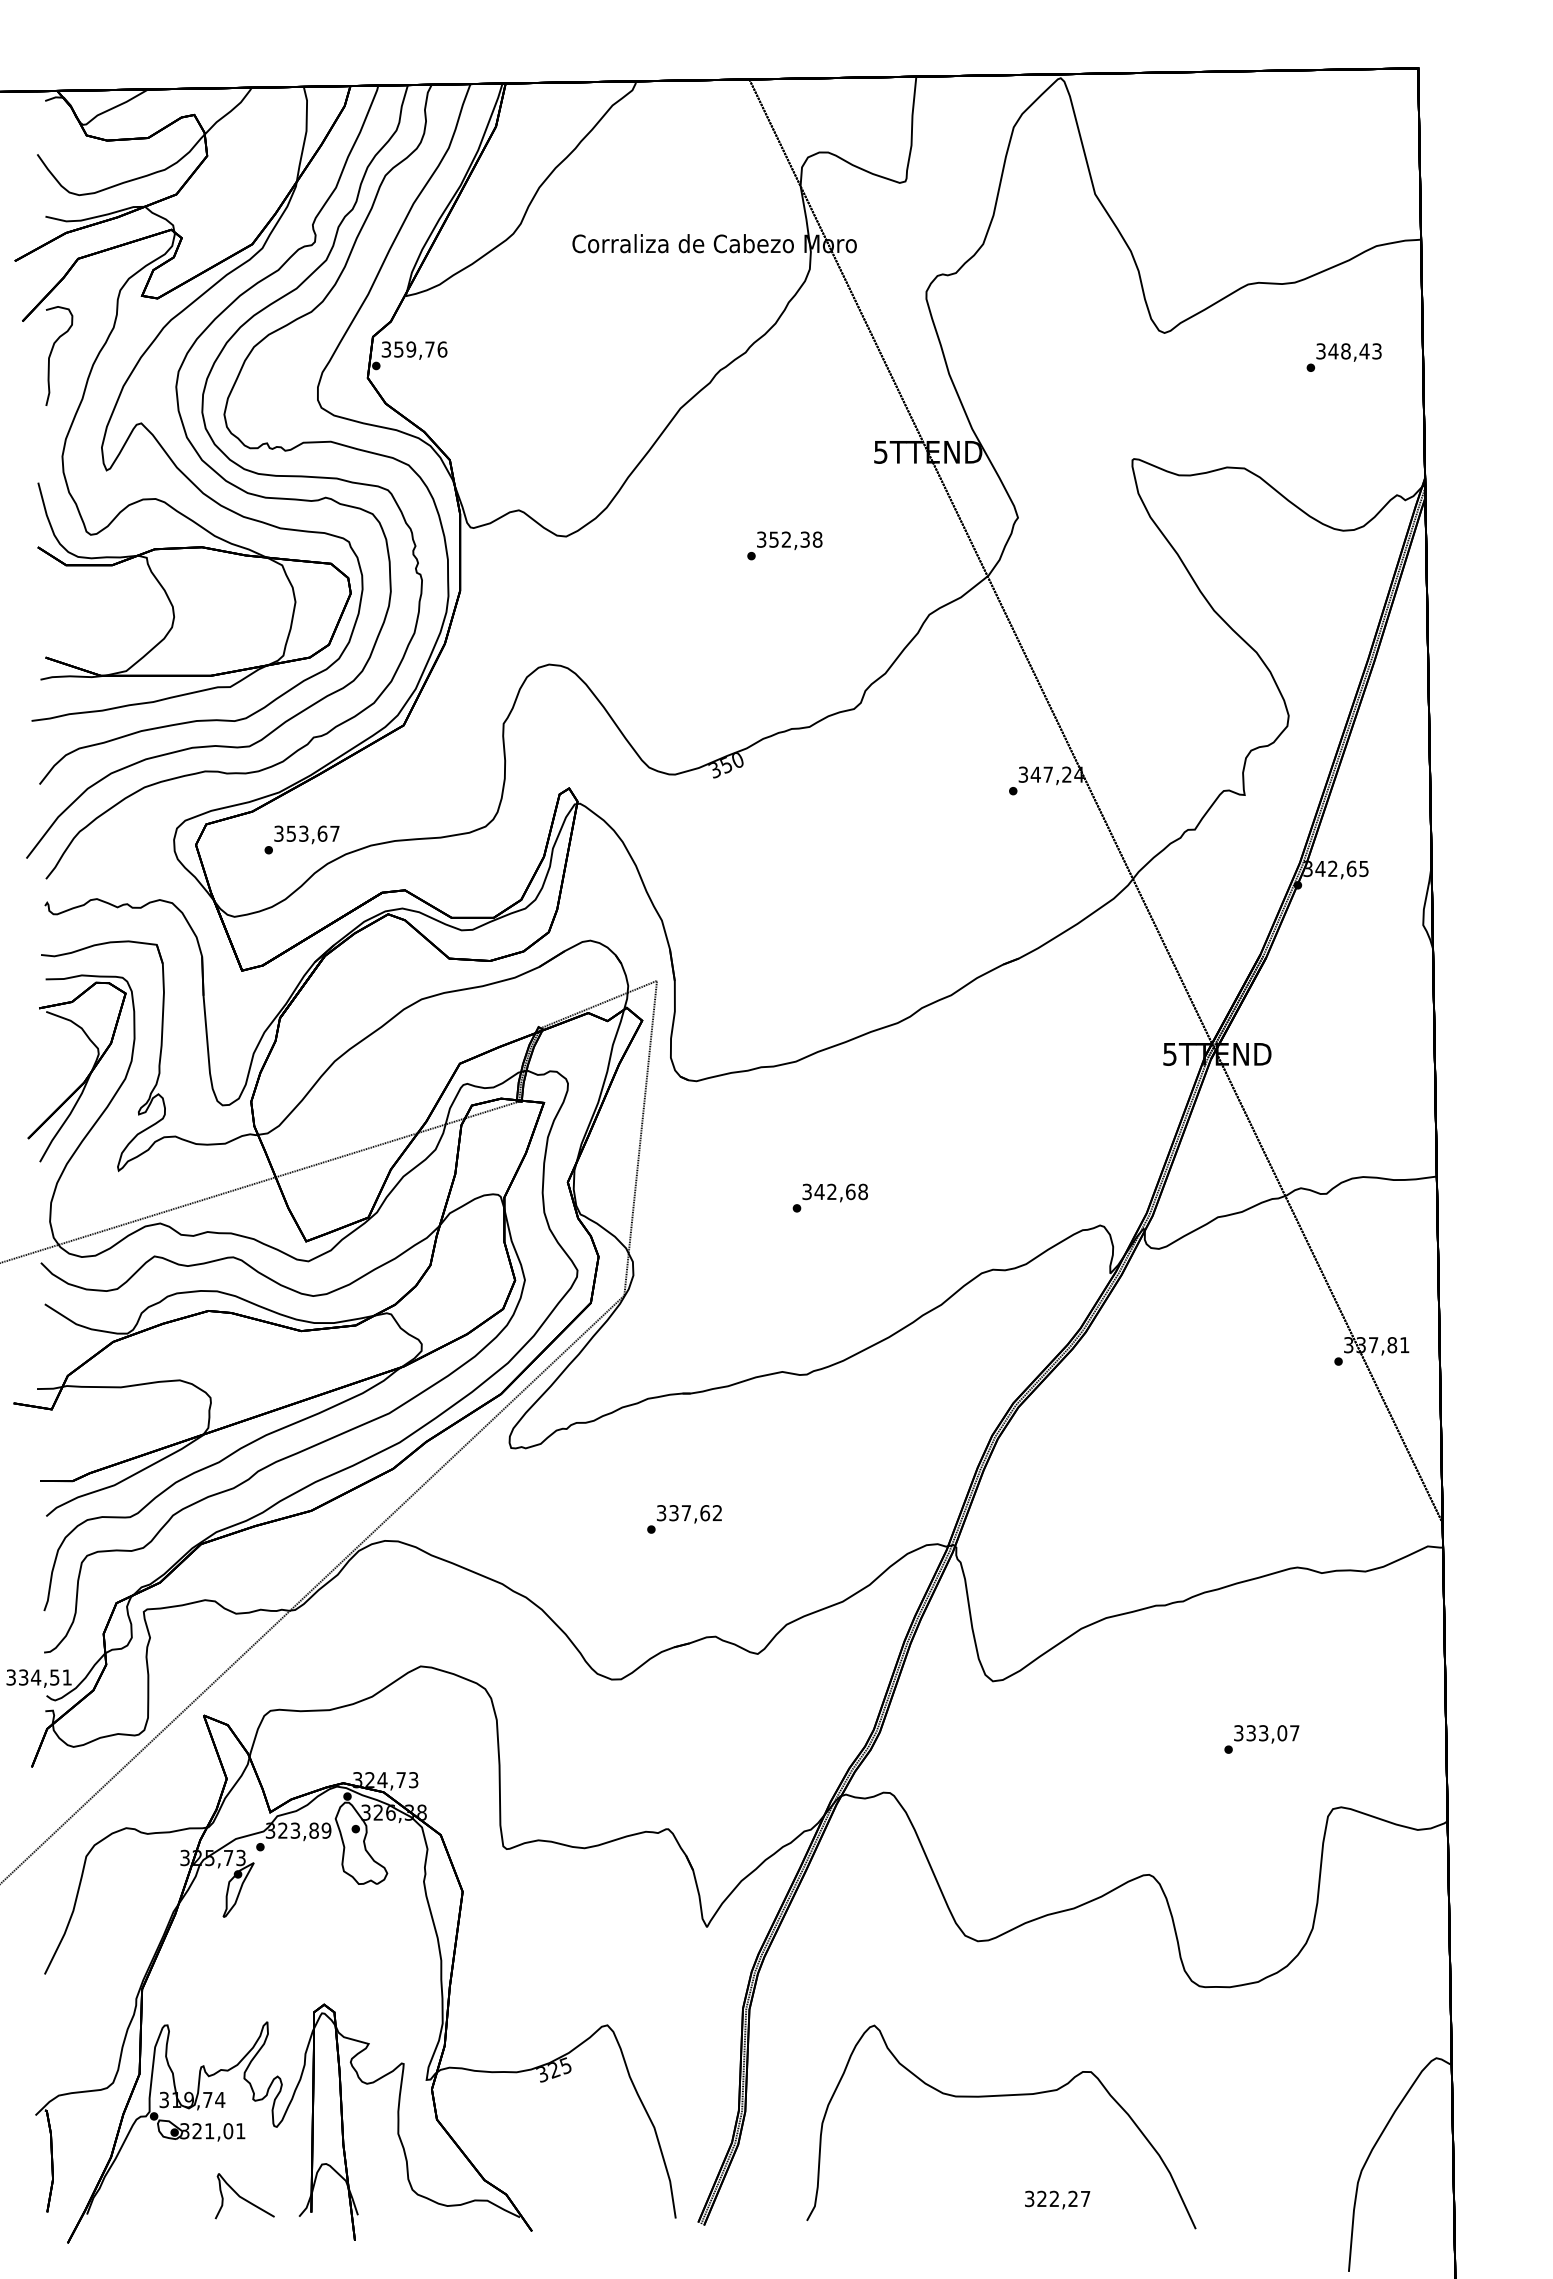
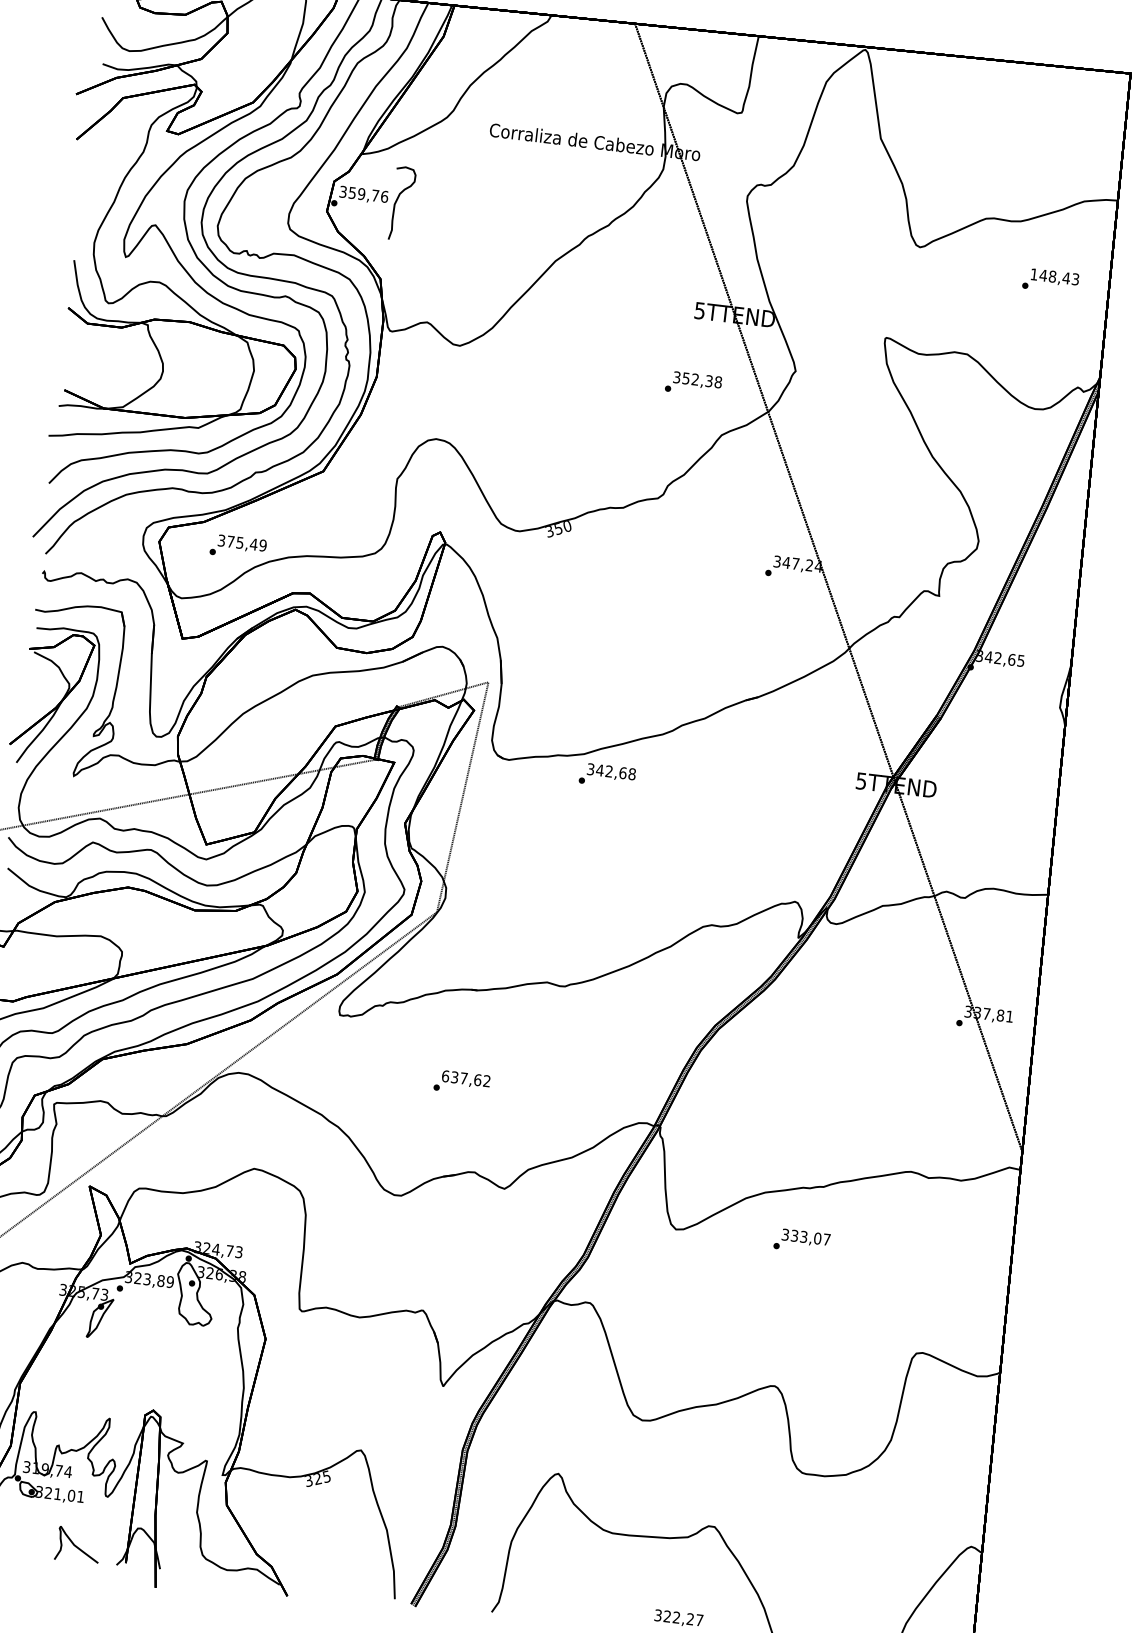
curve: (52, 351) -> (397, 199), moved
text: (1320, 351) -> (1033, 274), 348,43 -> 148,43
text: (784, 545) -> (693, 383), moved
text: (312, 833) -> (246, 543), 353,67 -> 375,49
text: (829, 1197) -> (606, 775), moved
text: (661, 1513) -> (445, 1076), 337,62 -> 637,62
text: (1261, 1739) -> (801, 1241), moved

